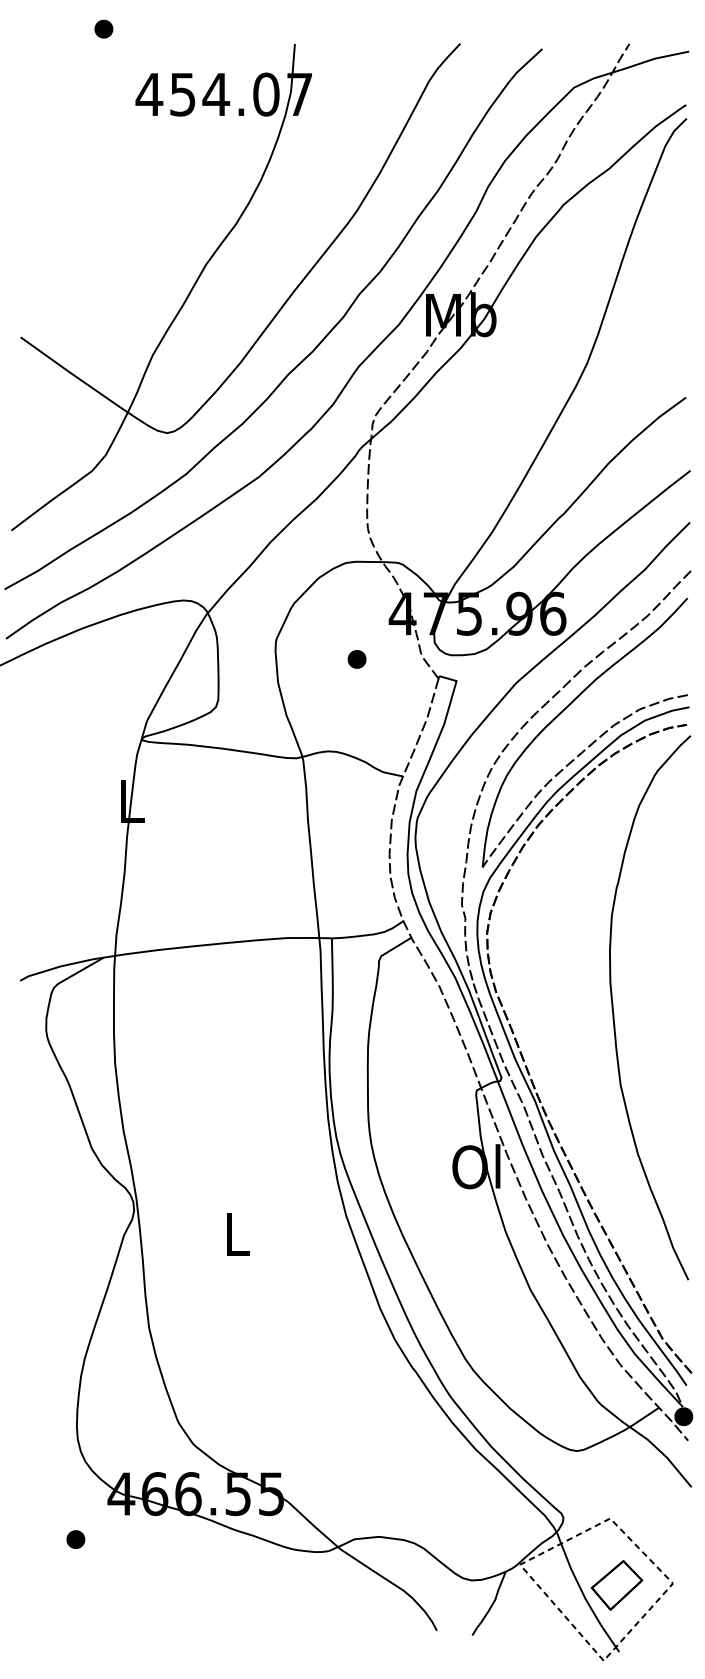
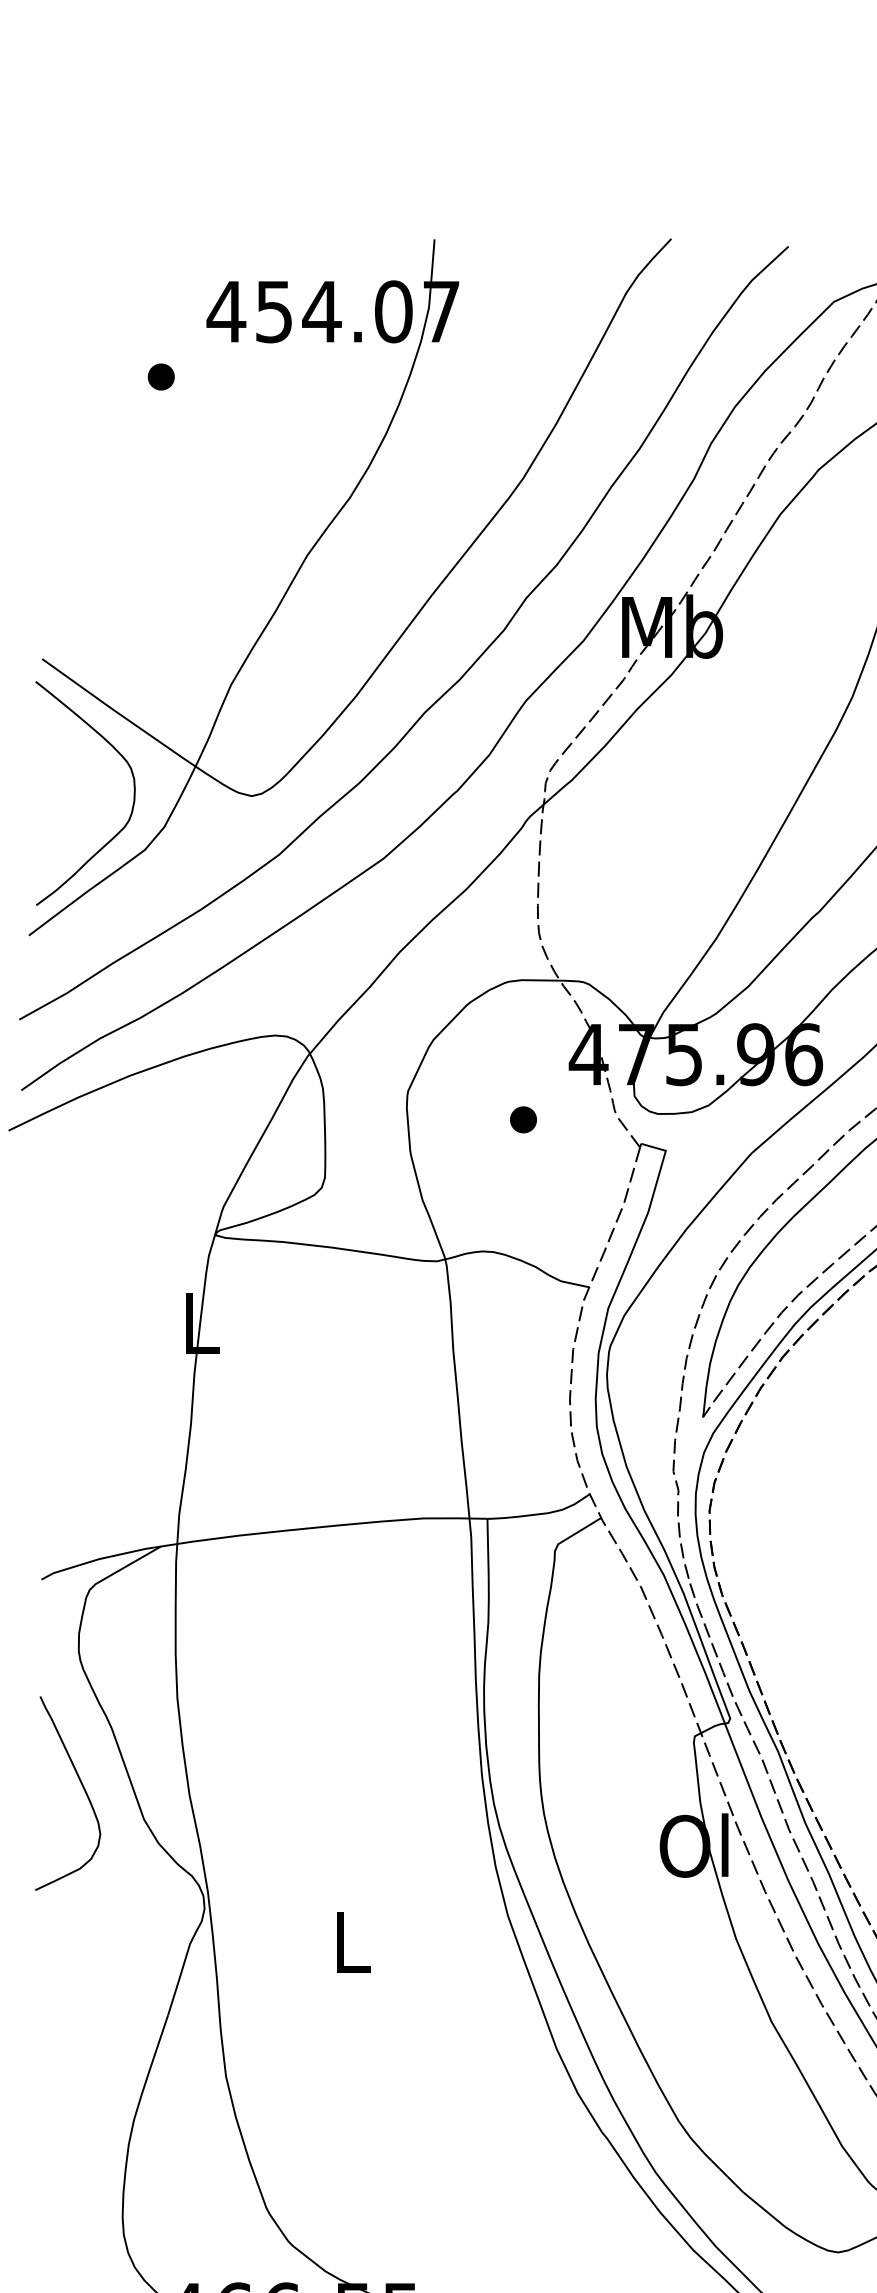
part: (103, 28) -> (160, 376), moved
curve: (83, 438) -> (132, 803), added
curve: (48, 1126) -> (82, 1788), added

